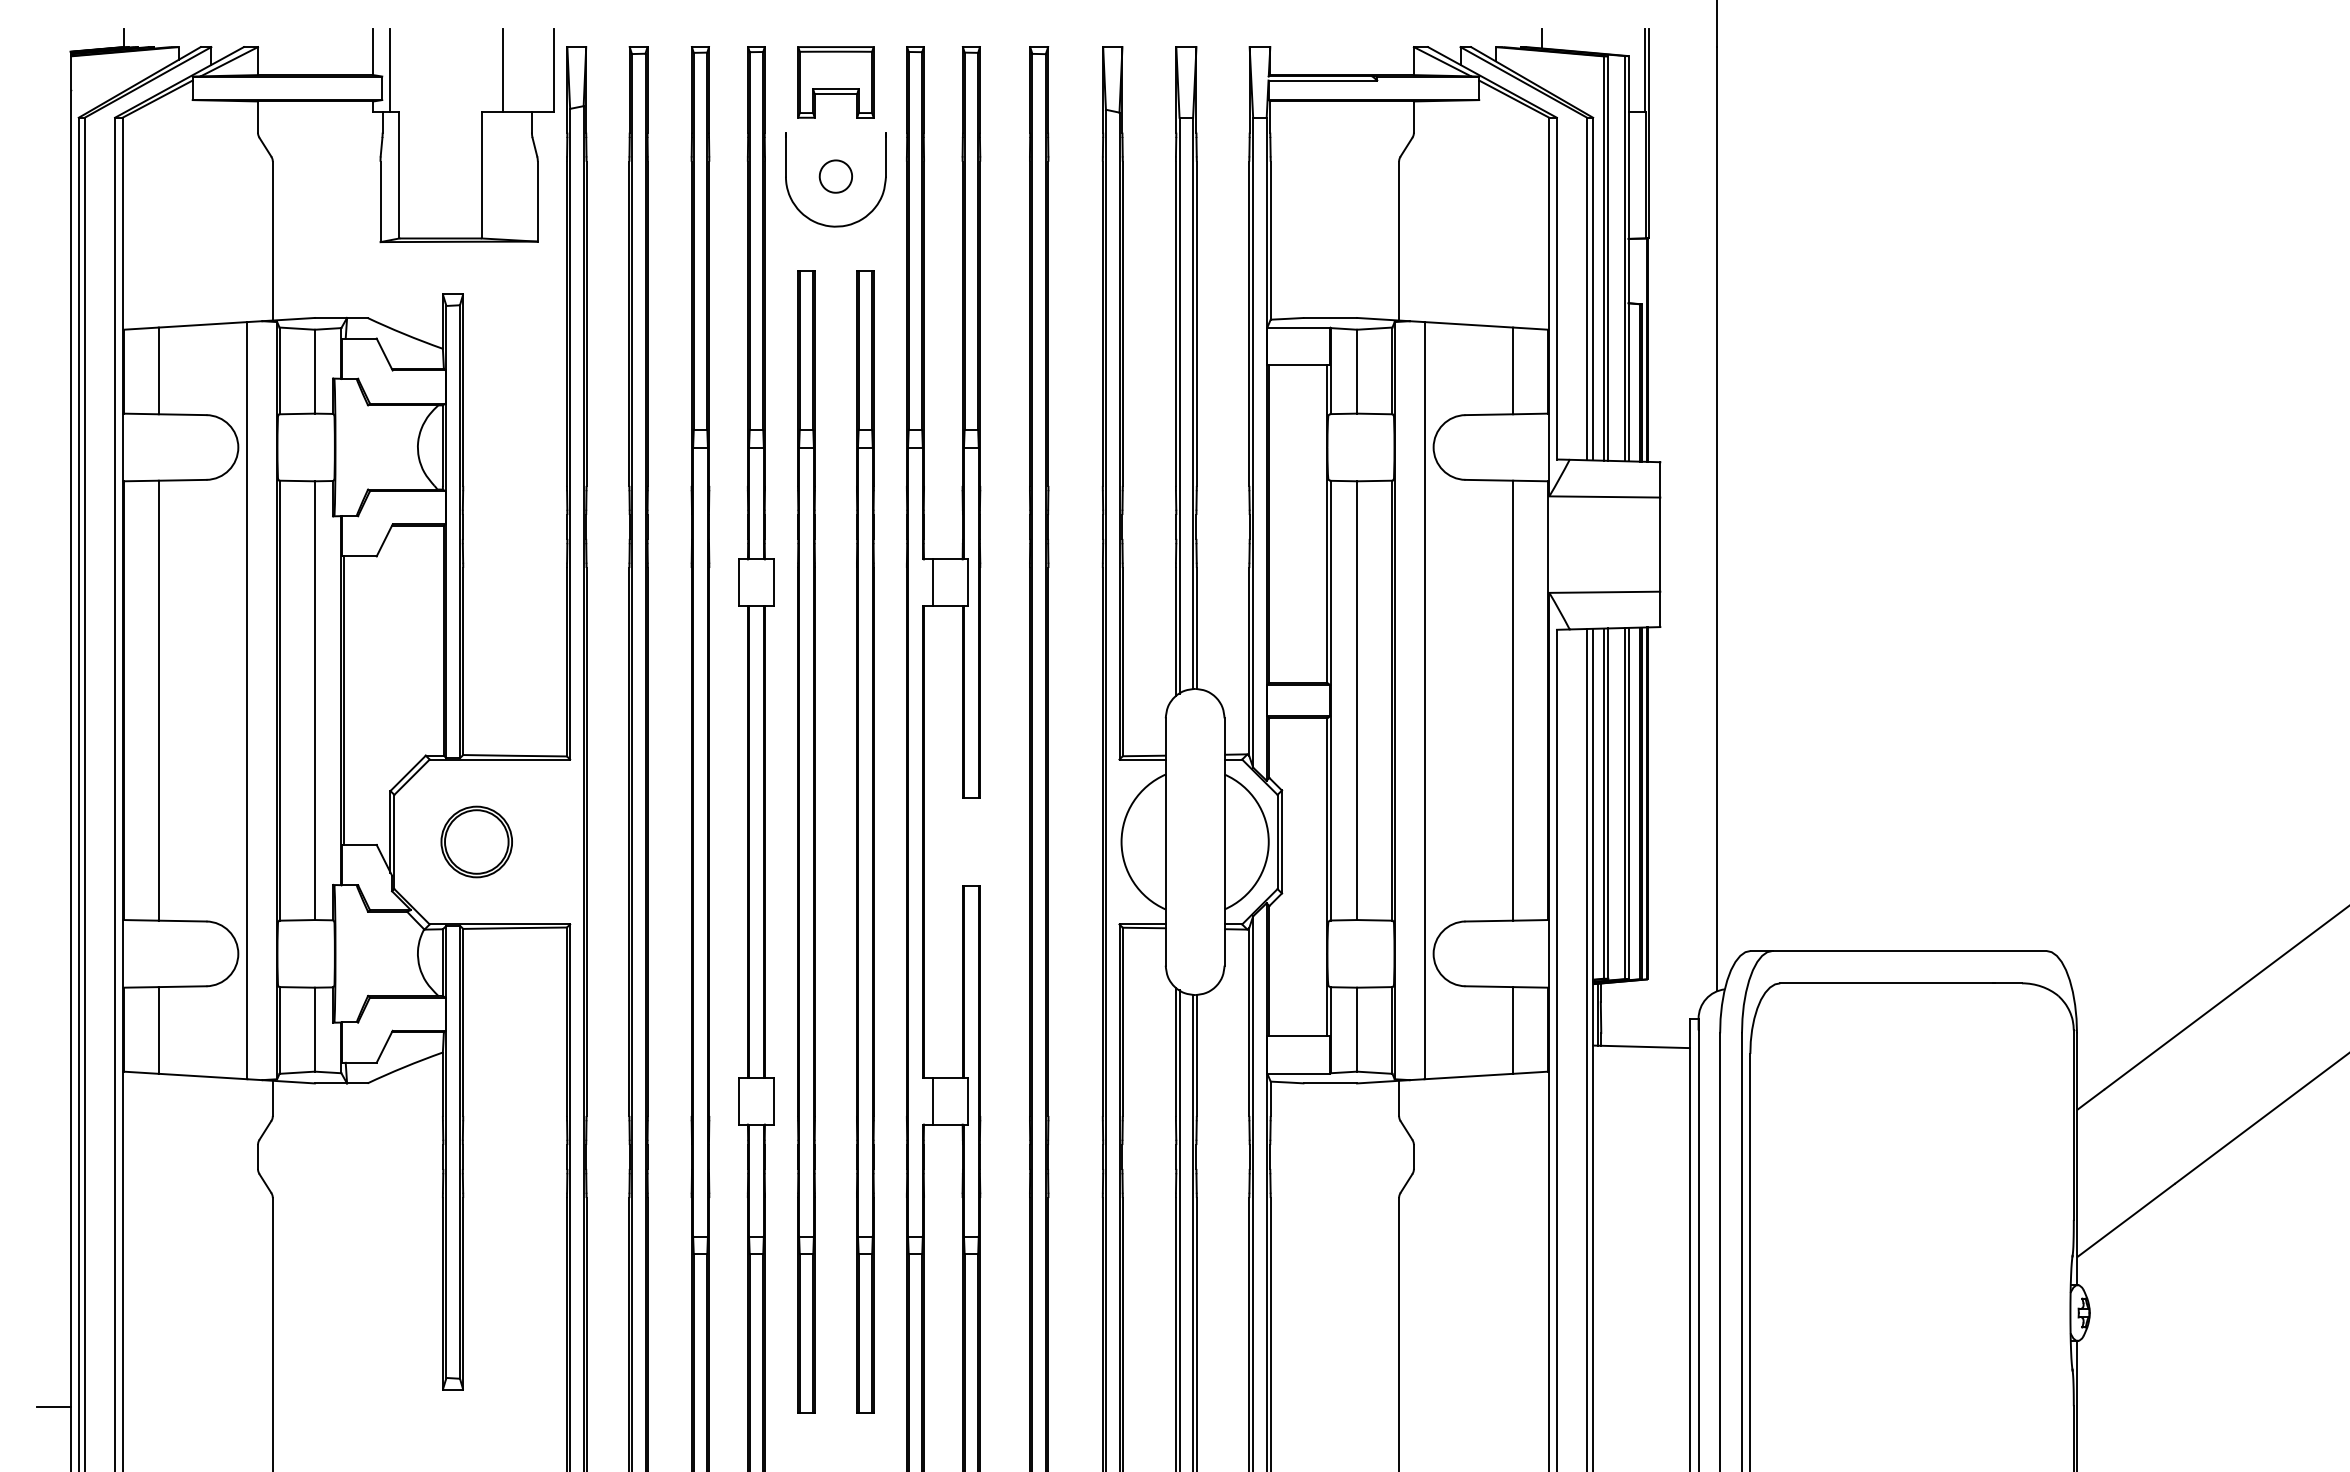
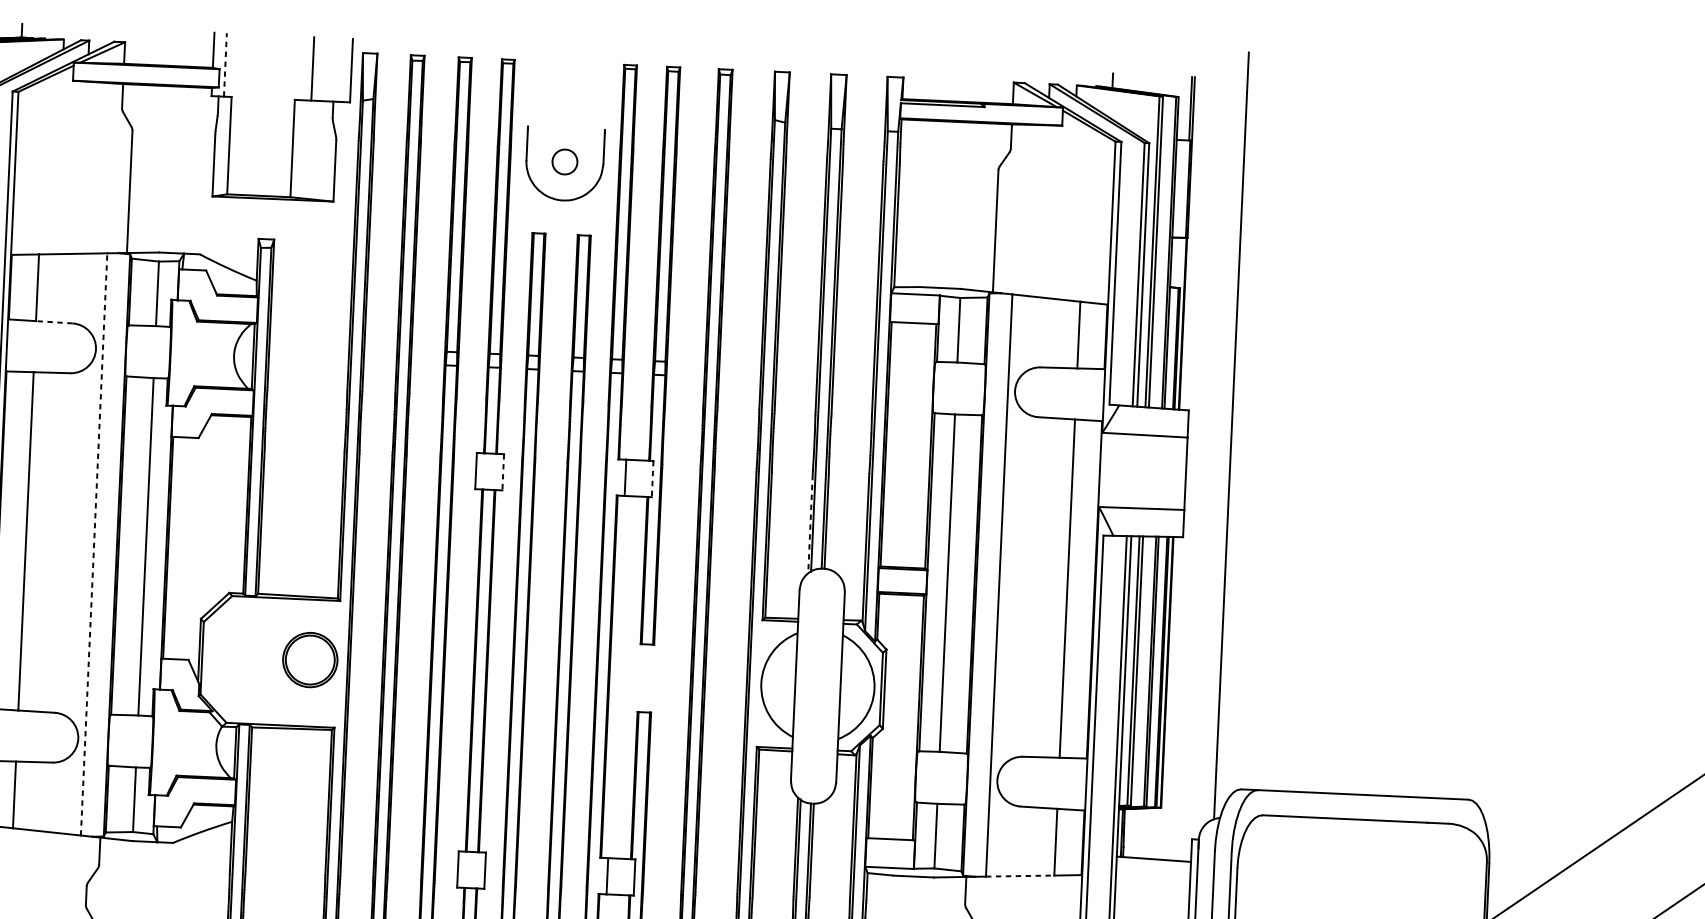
line: (389, 70) -> (225, 64), solid -> dashed
part: (835, 82) -> (567, 89), removed
line: (182, 414) -> (54, 322), solid -> dashed
line: (774, 582) -> (503, 471), solid -> dashed
line: (968, 582) -> (652, 478), solid -> dashed
line: (1175, 632) -> (810, 524), solid -> dashed
line: (247, 700) -> (94, 544), solid -> dashed
part: (476, 841) -> (310, 659), moved
line: (1469, 1076) -> (1020, 876), solid -> dashed

